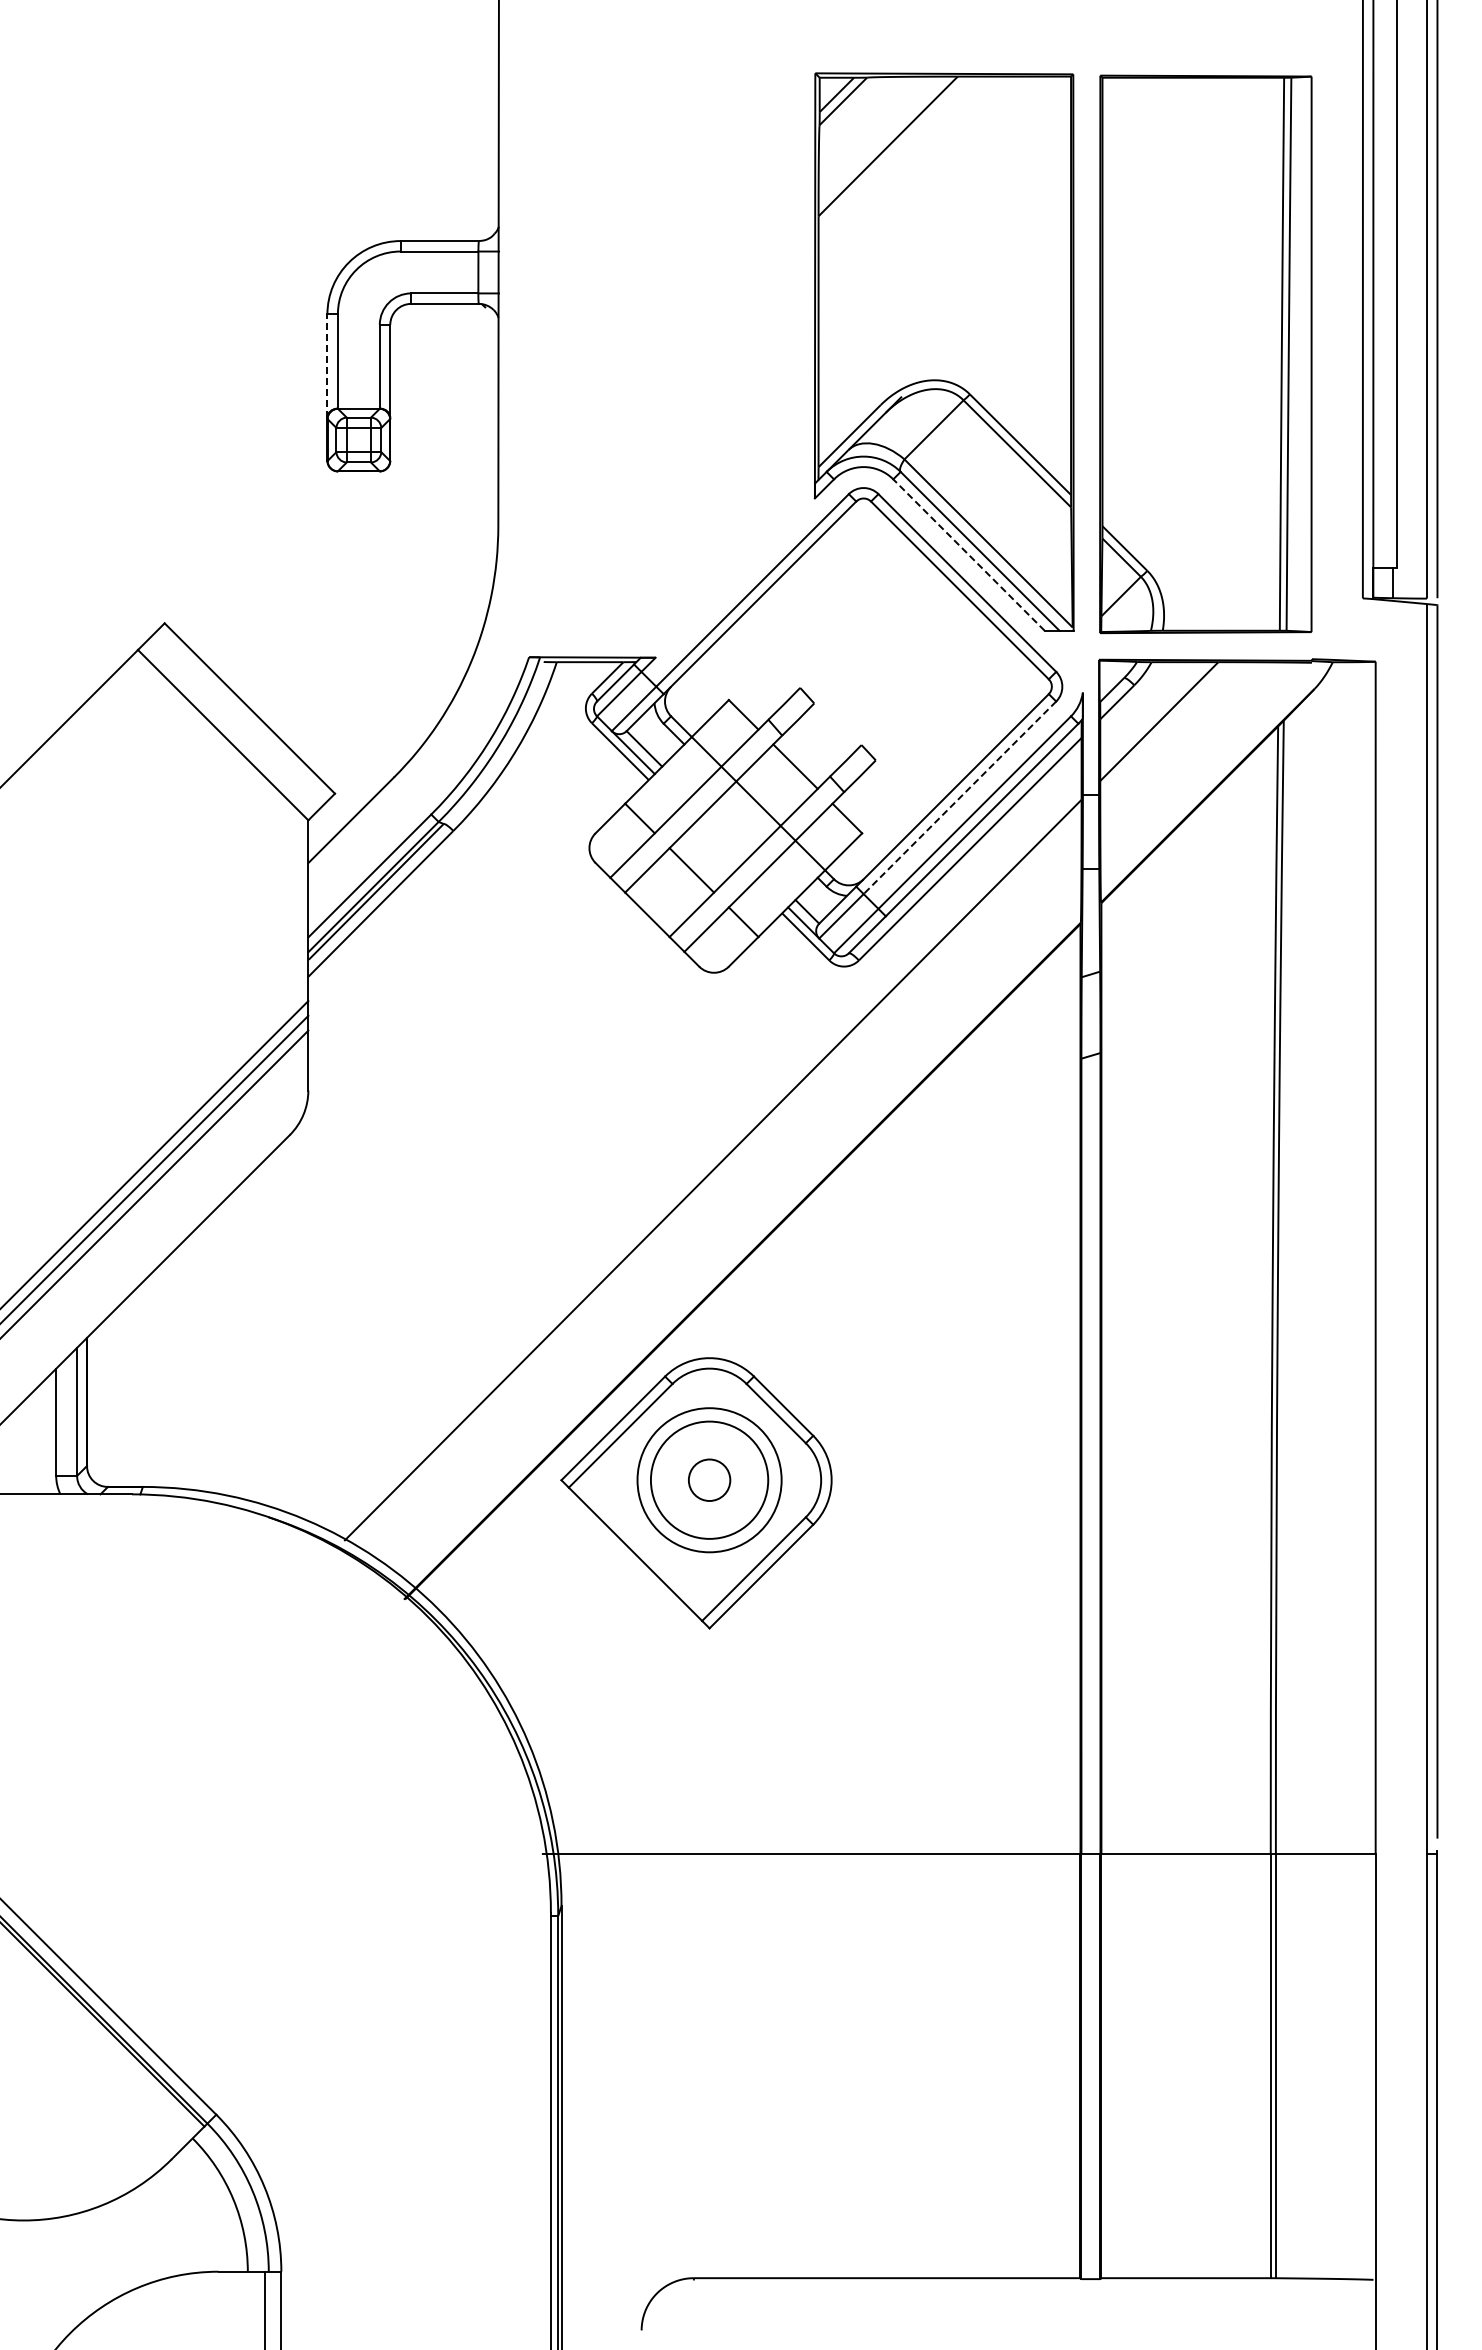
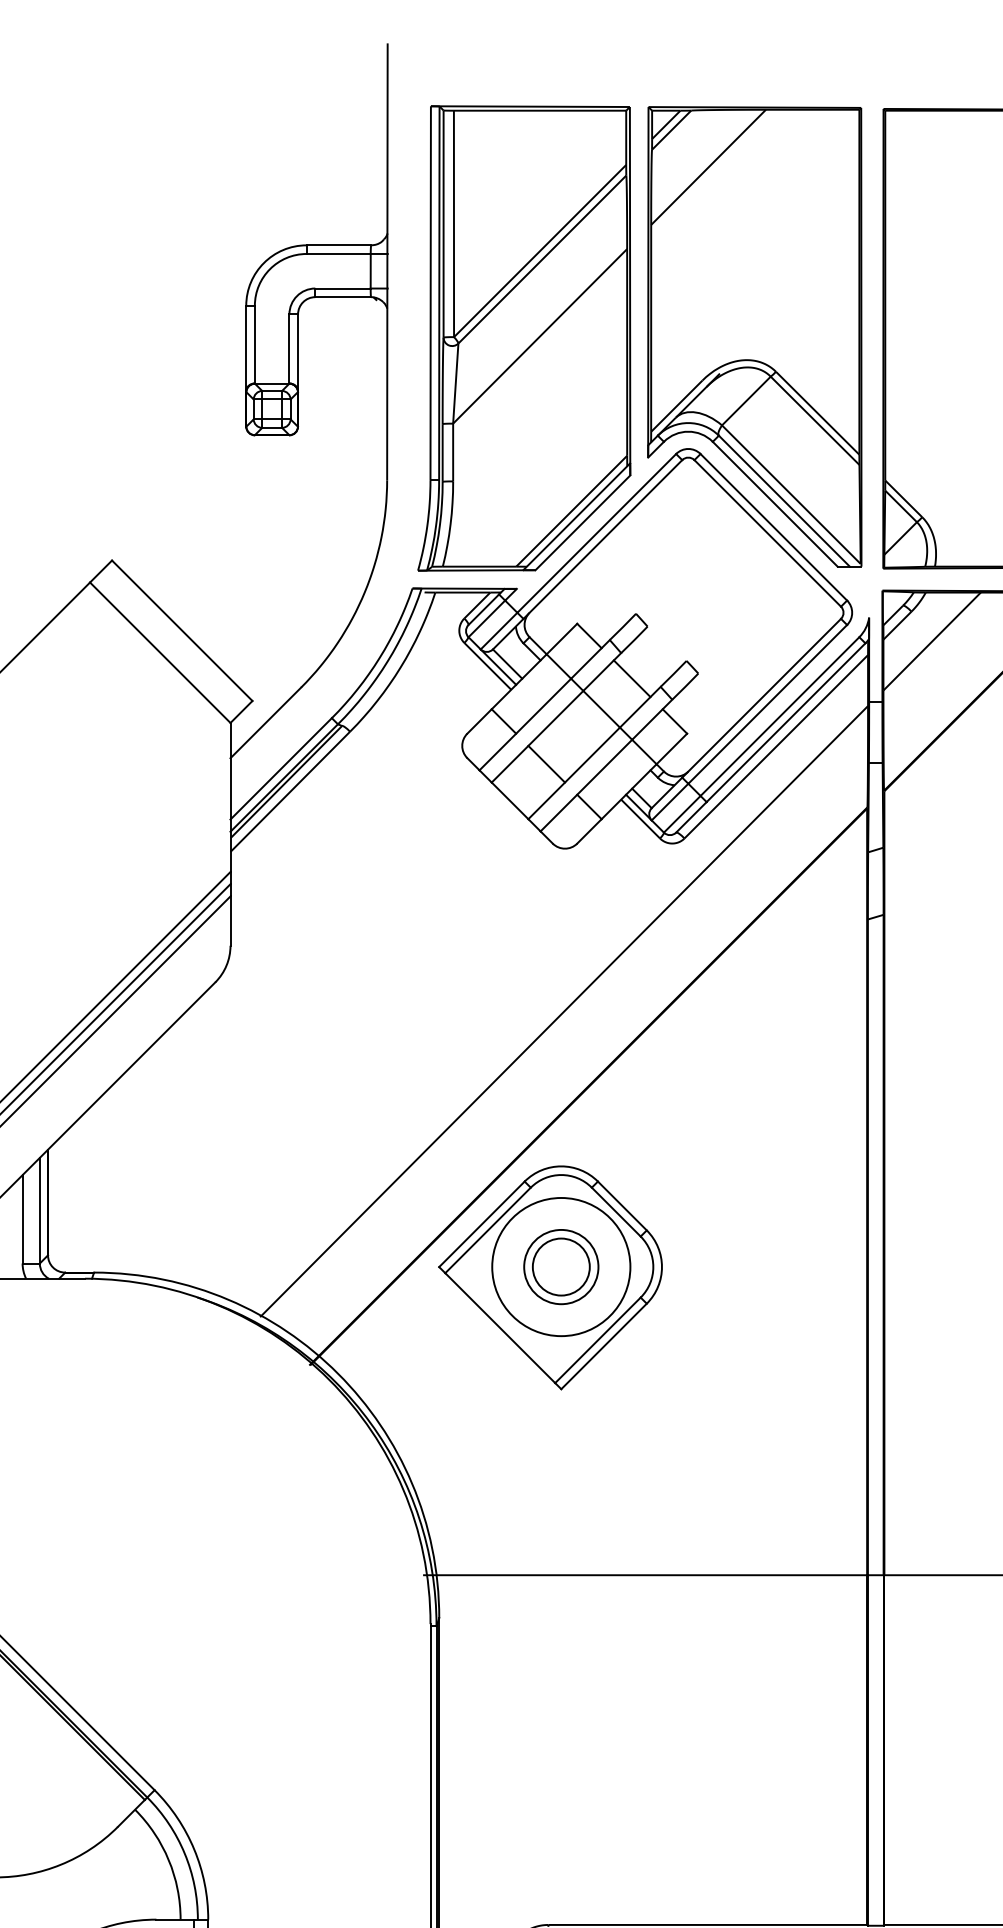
part: (664, 353) -> (524, 338), added
line: (327, 365) -> (246, 347), dashed -> solid
line: (968, 554) -> (774, 503), dashed -> solid
line: (959, 798) -> (767, 704), dashed -> solid
circle: (709, 1479) -> (561, 1266), size x1.67
circle: (709, 1480) -> (561, 1267), size x0.62
circle: (709, 1480) -> (561, 1267), size x1.43

